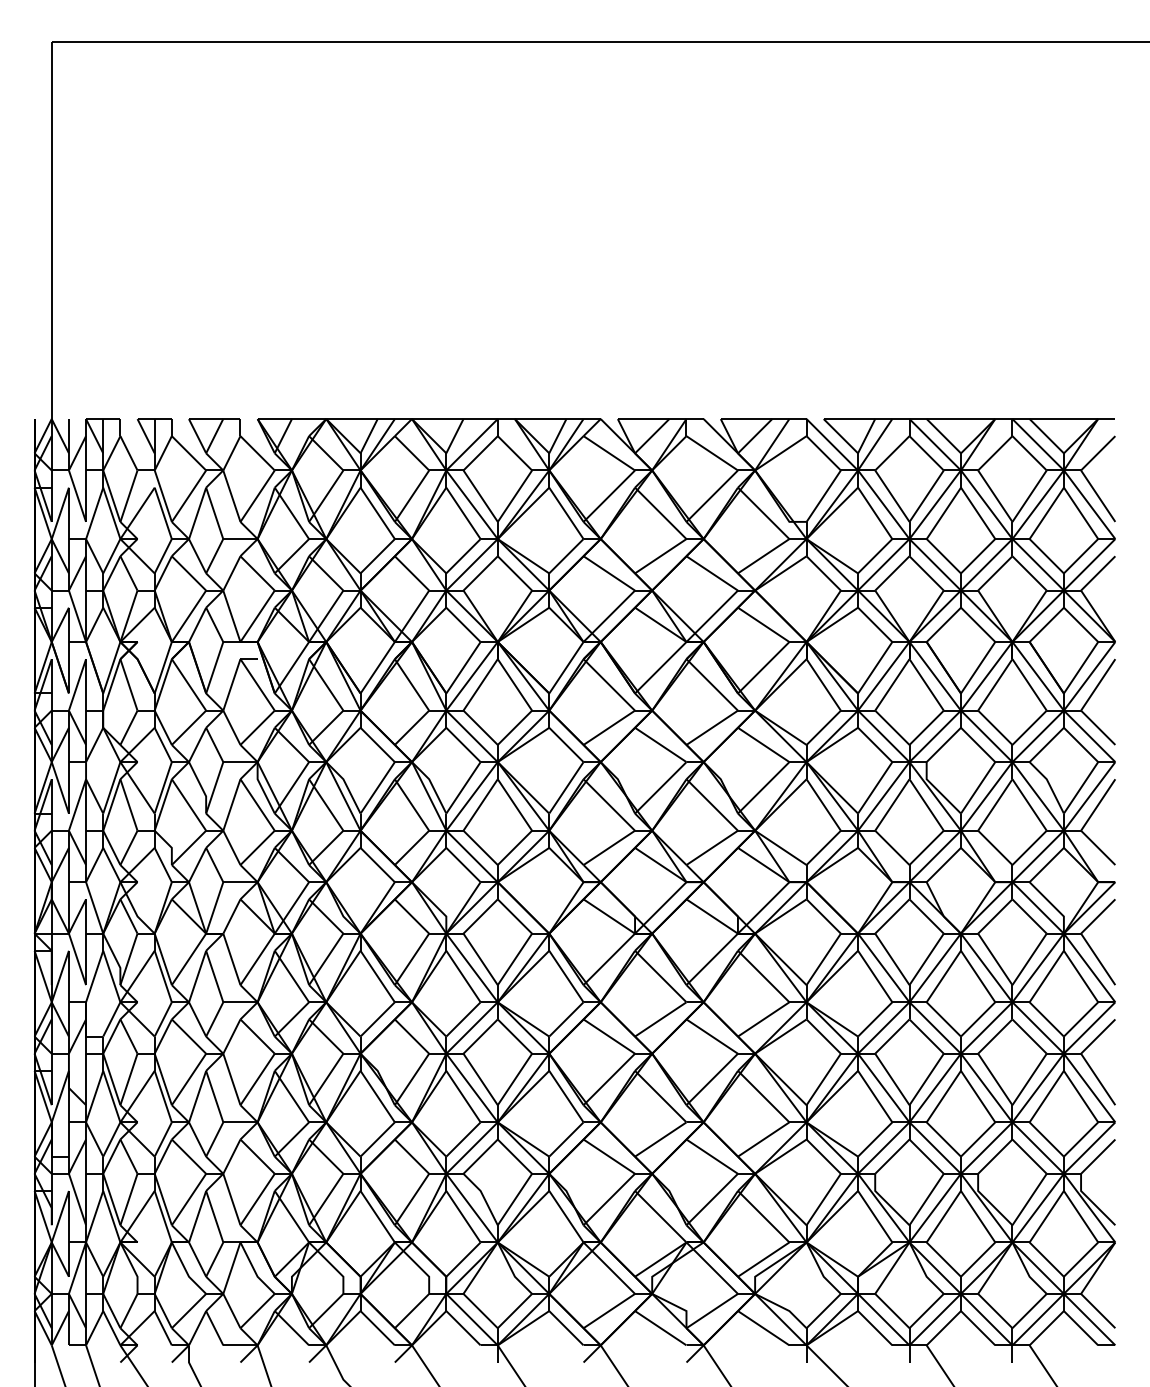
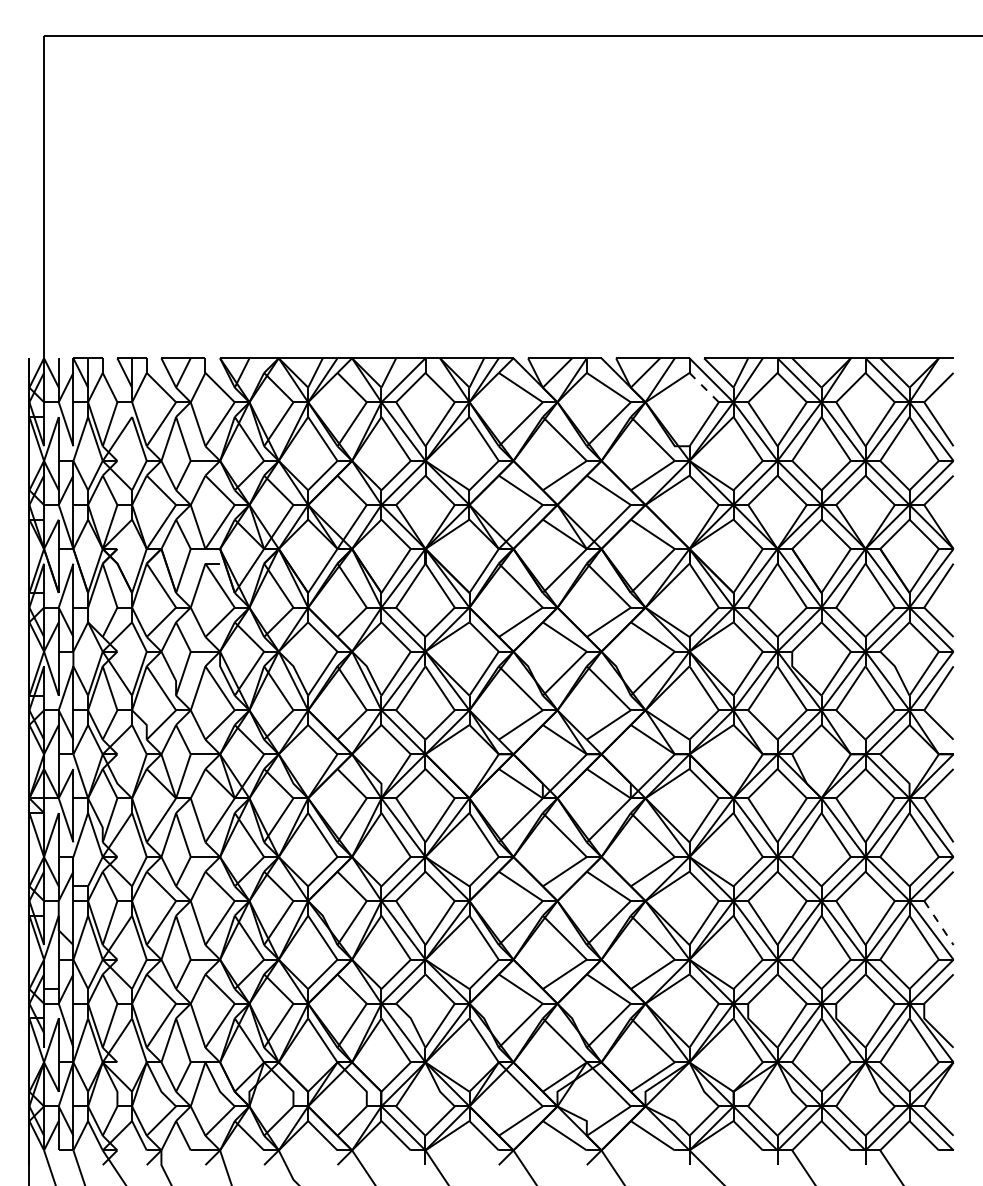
line: (823, 452) -> (703, 386), solid -> dashed
line: (1098, 1079) -> (939, 923), solid -> dashed

